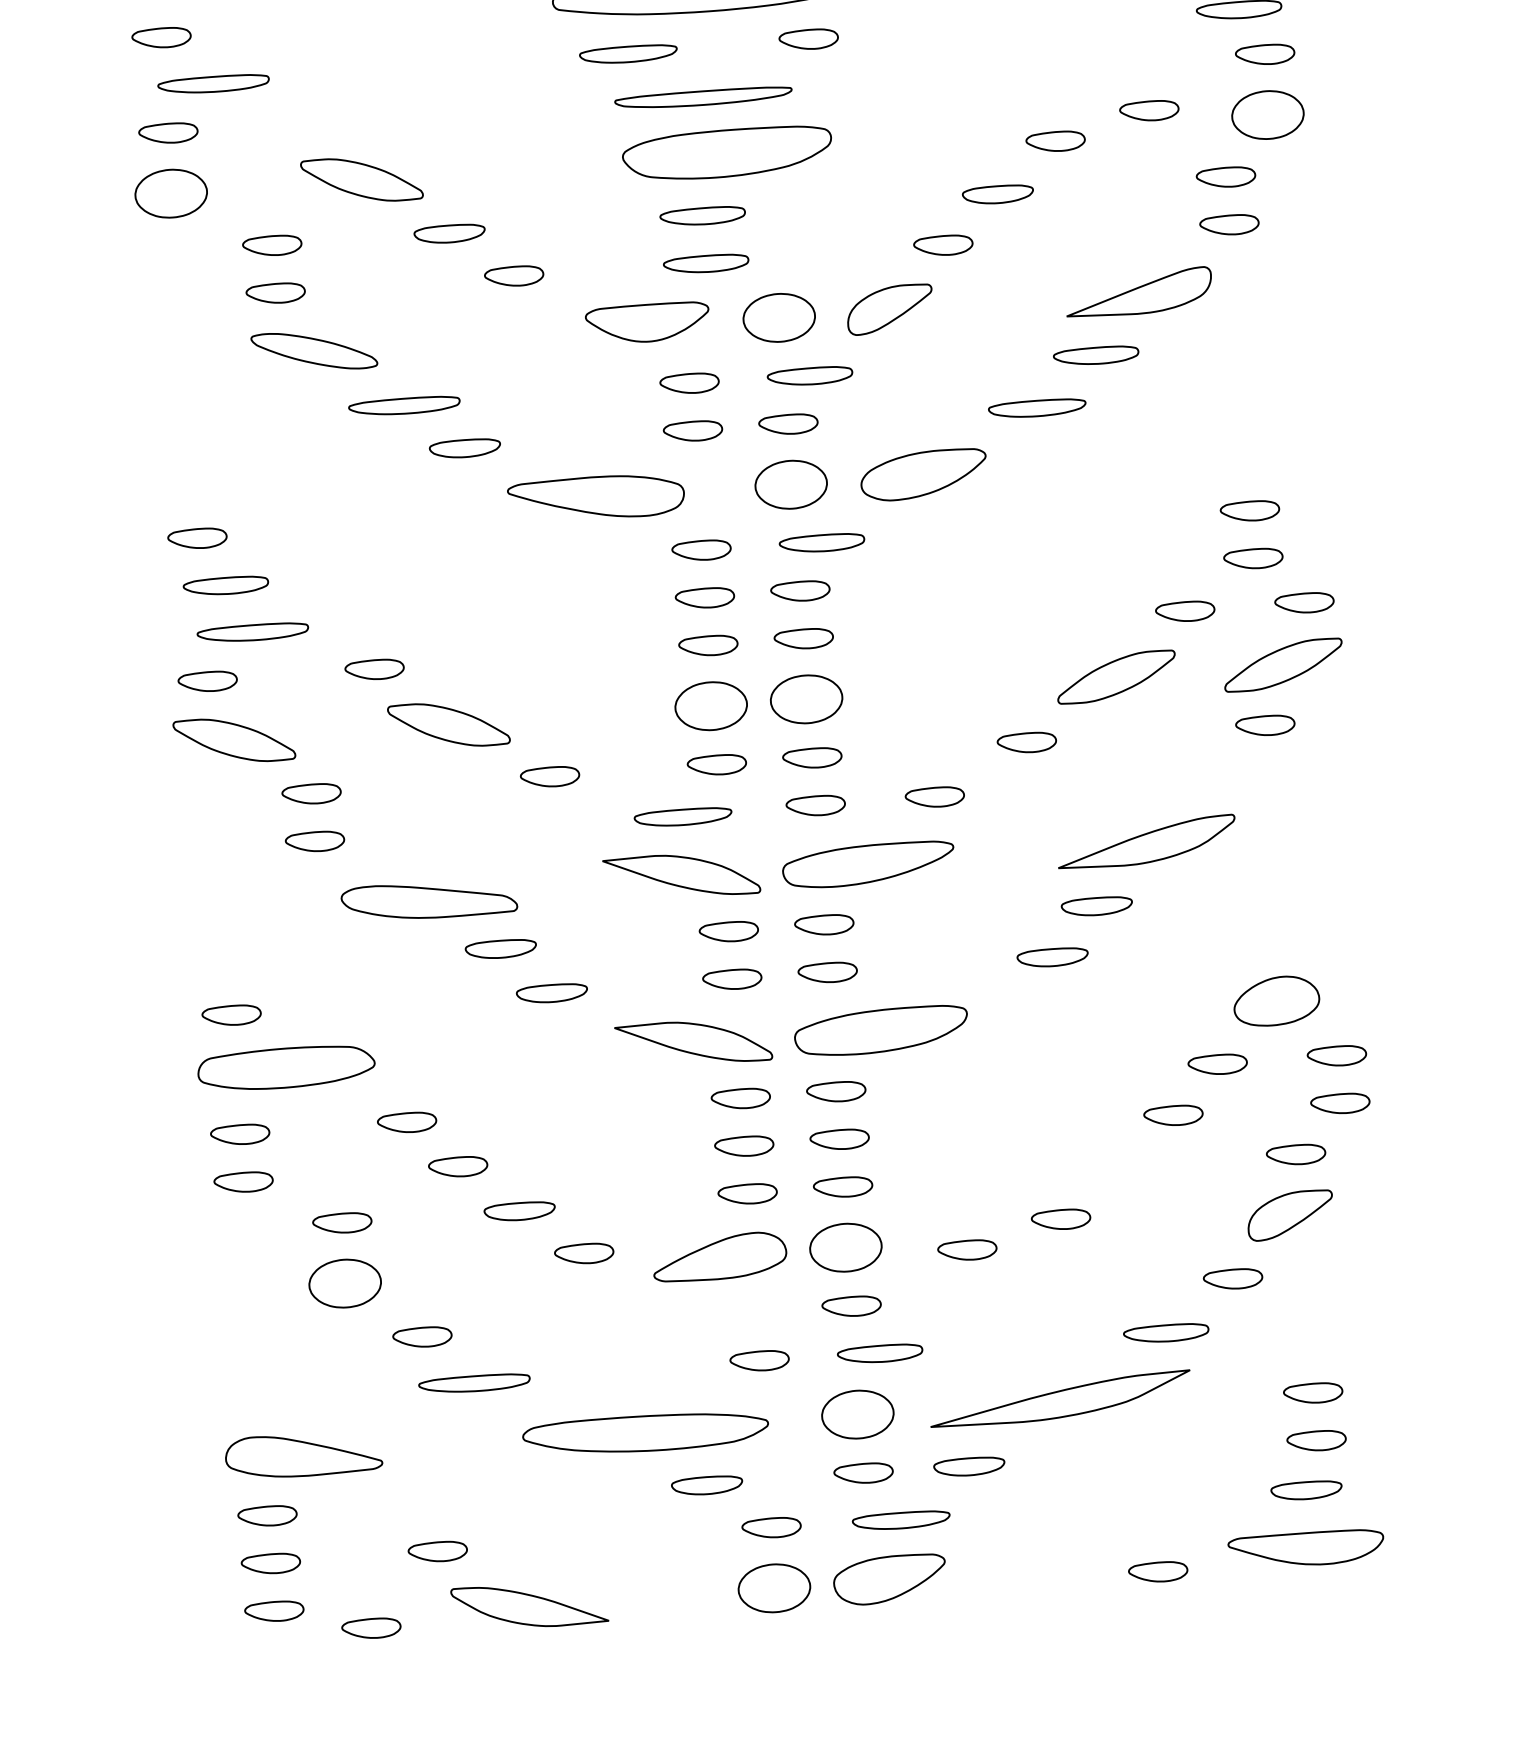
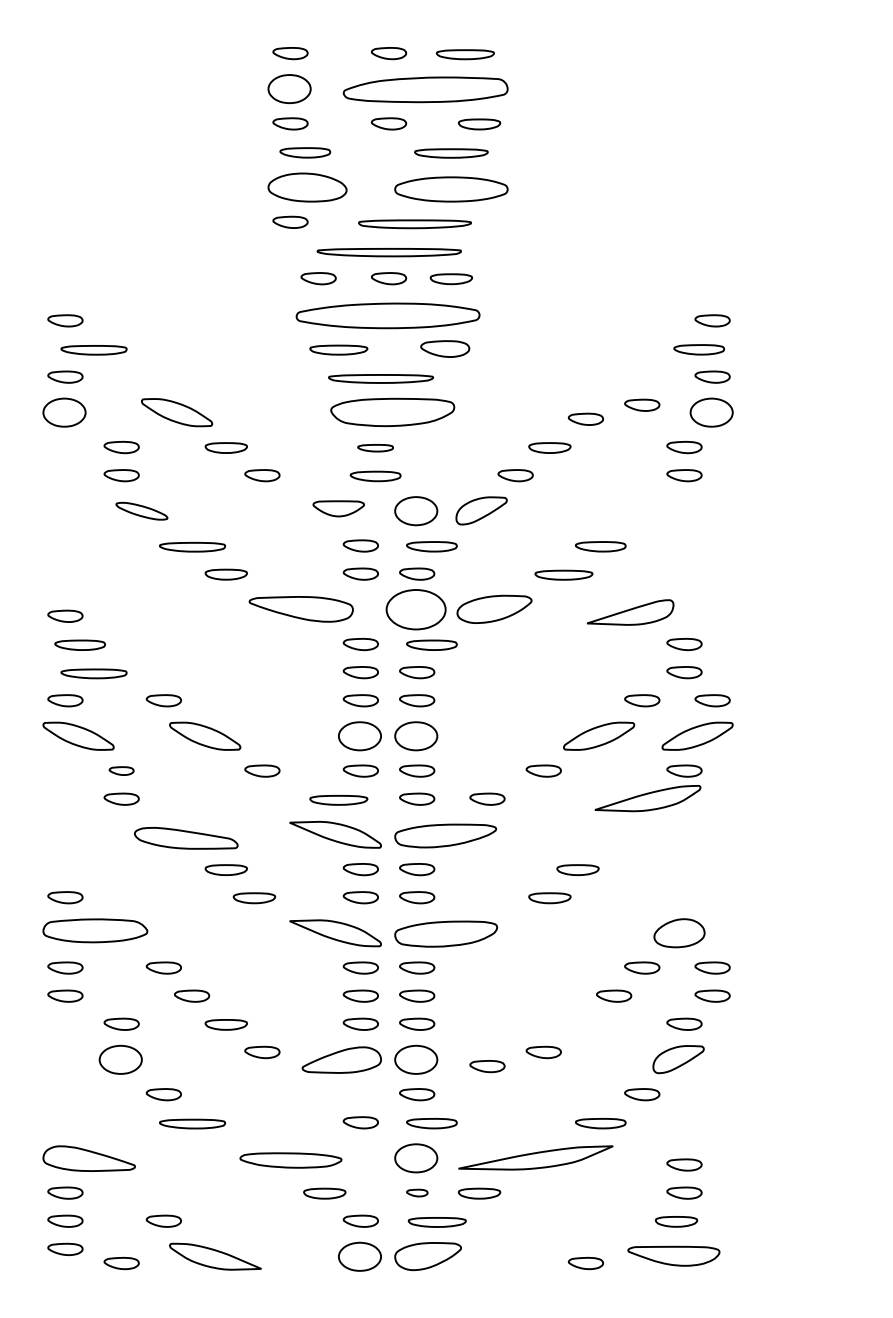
part: (809, 38) -> (445, 348), size x1.4
part: (702, 214) -> (375, 447), size x0.7
part: (1138, 292) -> (630, 612), moved
part: (647, 322) -> (338, 508), size x0.7
part: (313, 351) -> (141, 511), size x0.7
part: (791, 484) -> (416, 609), size x1.4
part: (311, 793) -> (121, 770), size x0.7
part: (1146, 842) -> (647, 798), moved
part: (645, 1433) -> (290, 1160), size x0.7
part: (864, 1472) -> (417, 1192), size x0.6

